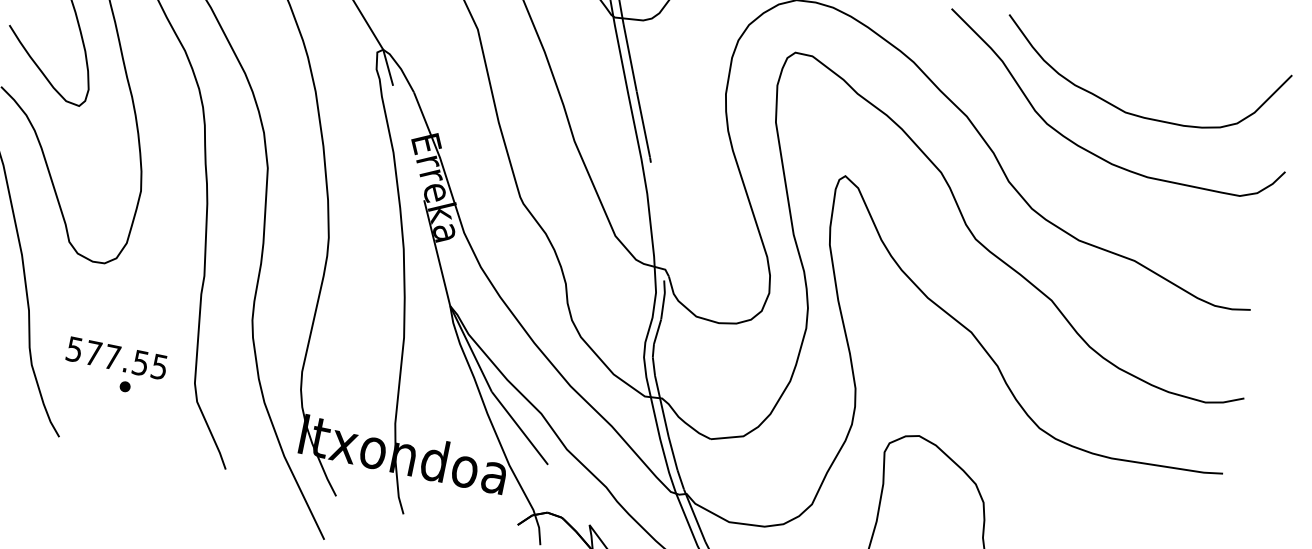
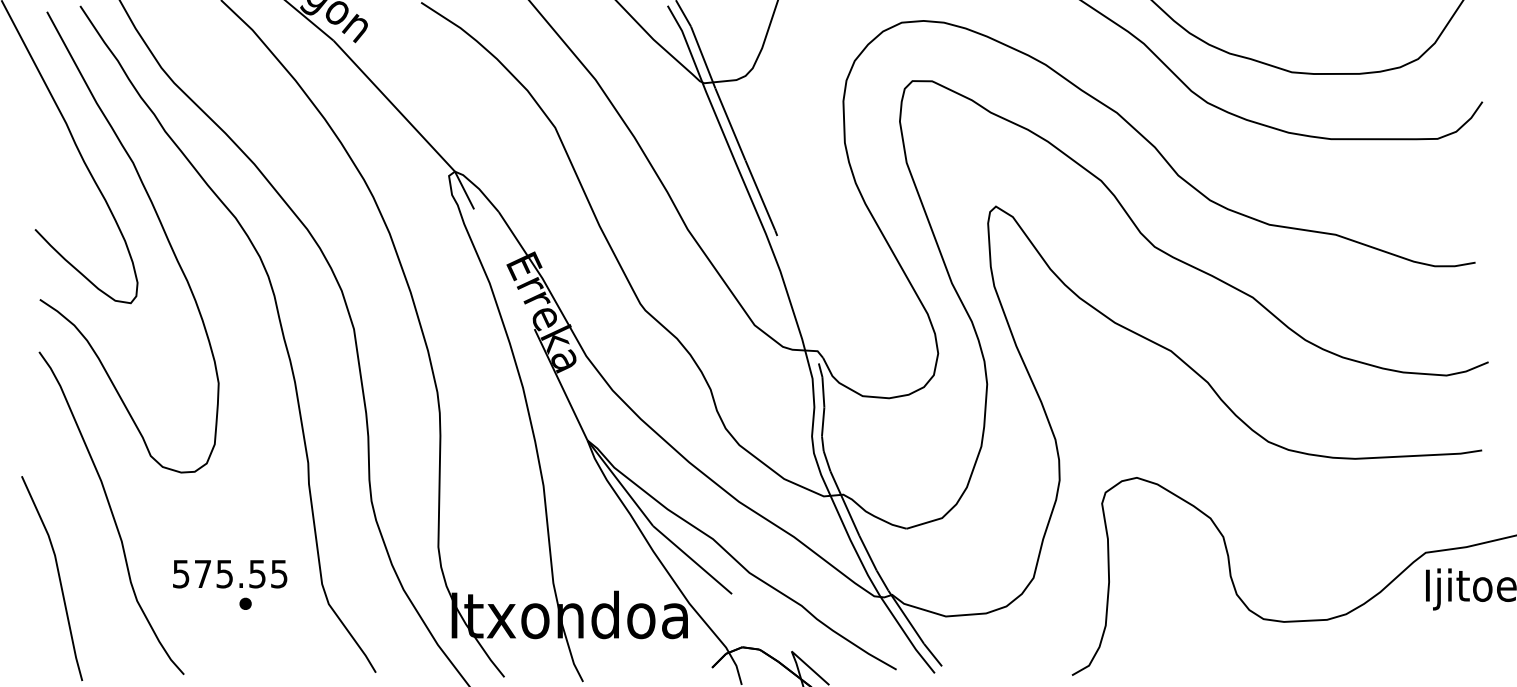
text: (112, 357) -> (224, 574), 577.55 -> 575.55

